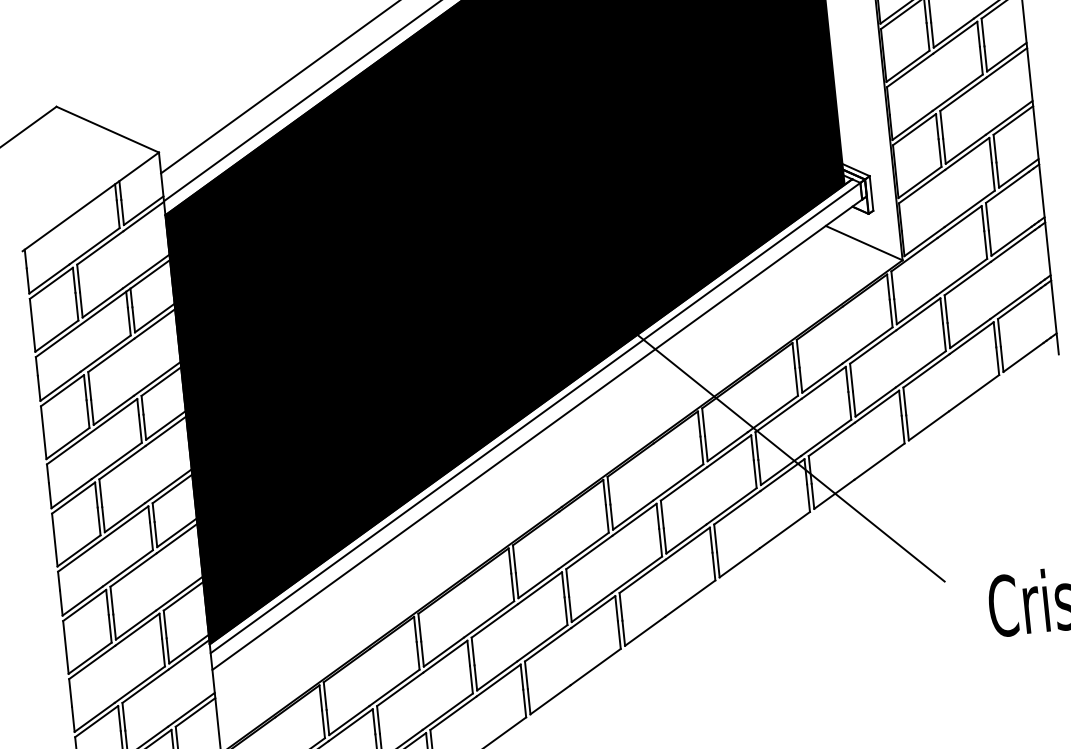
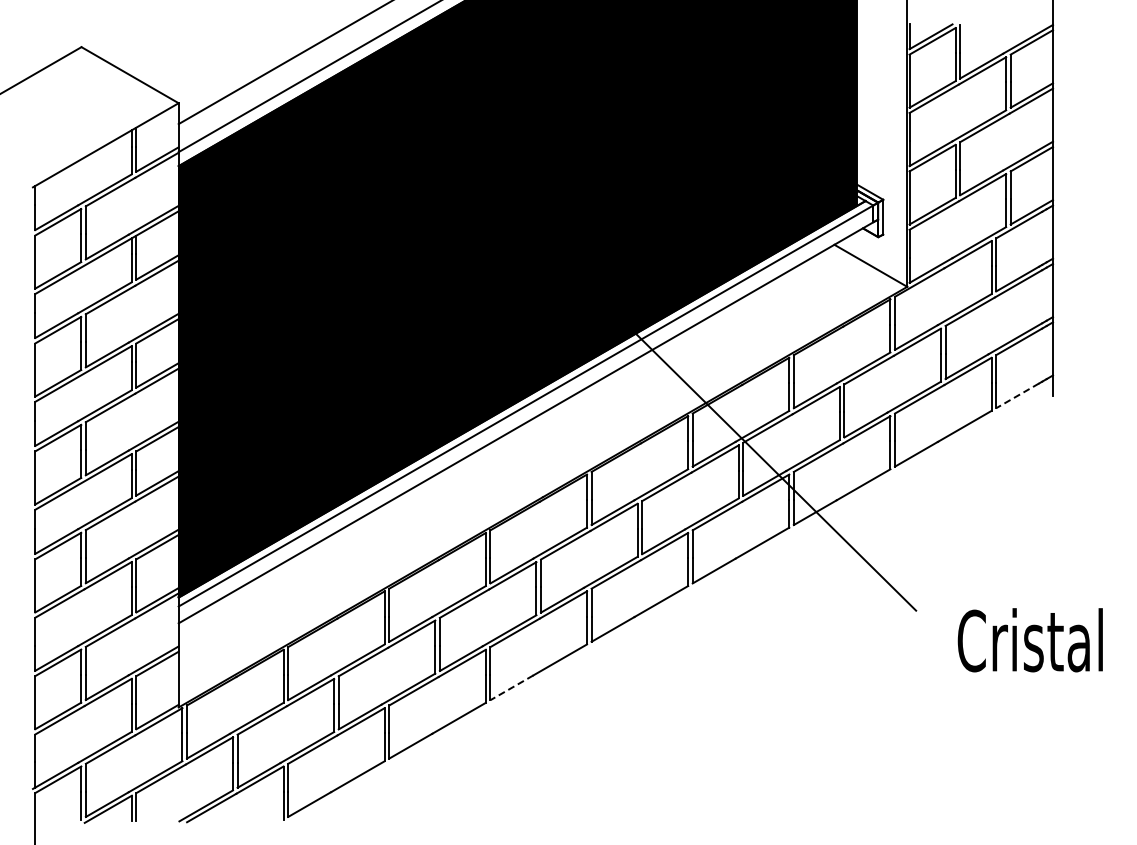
line: (1023, 357) -> (1017, 395), solid -> dashed
line: (550, 699) -> (511, 687), solid -> dashed

